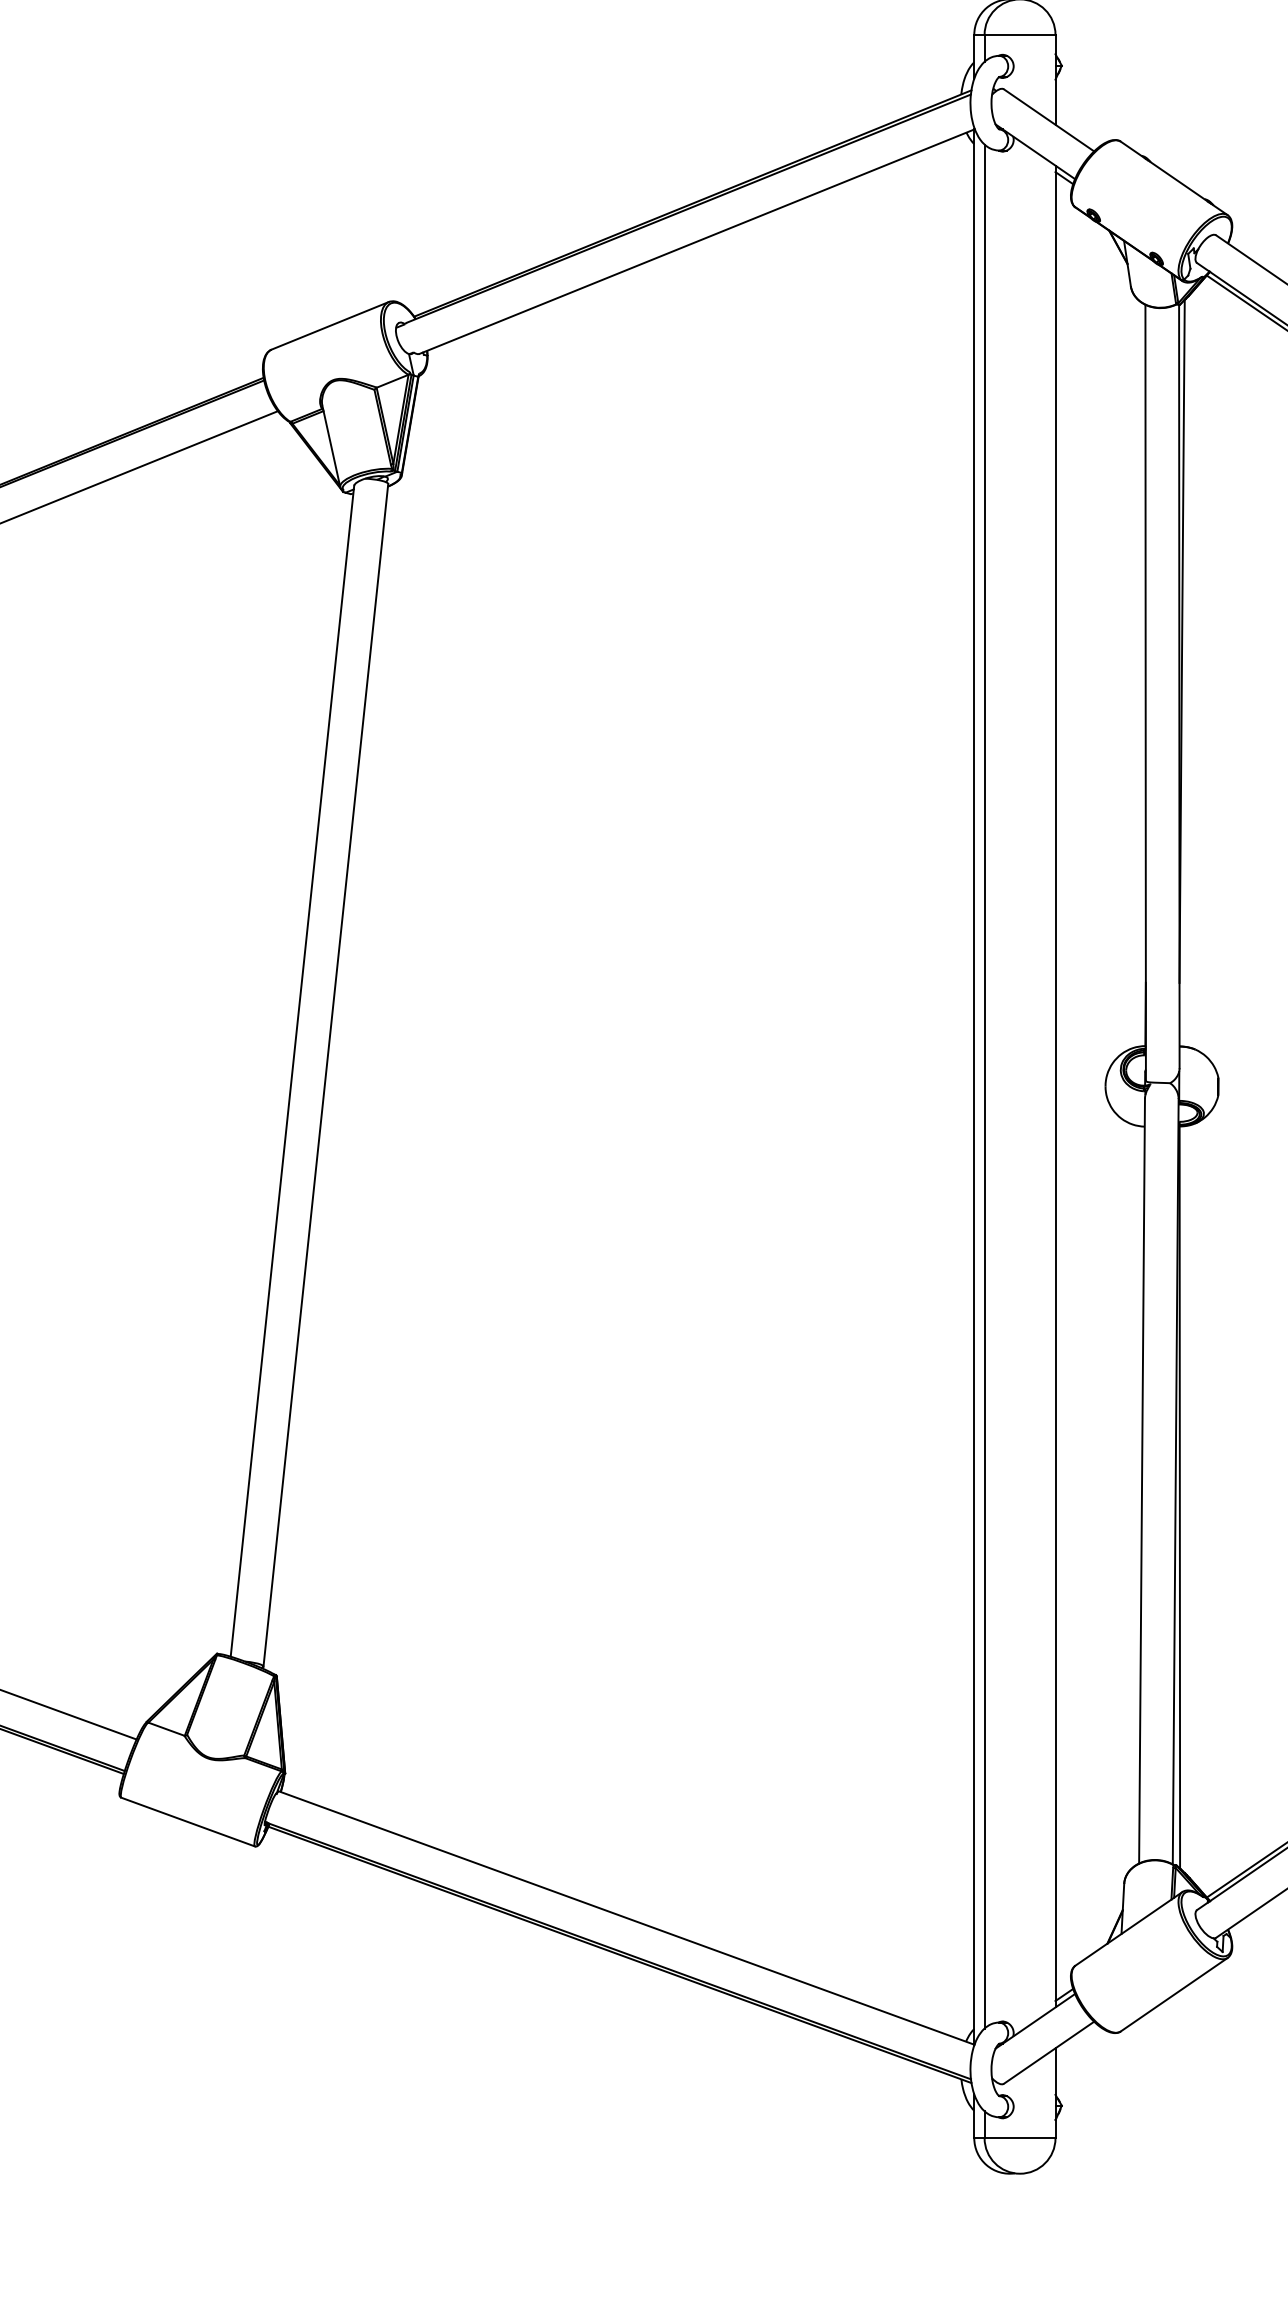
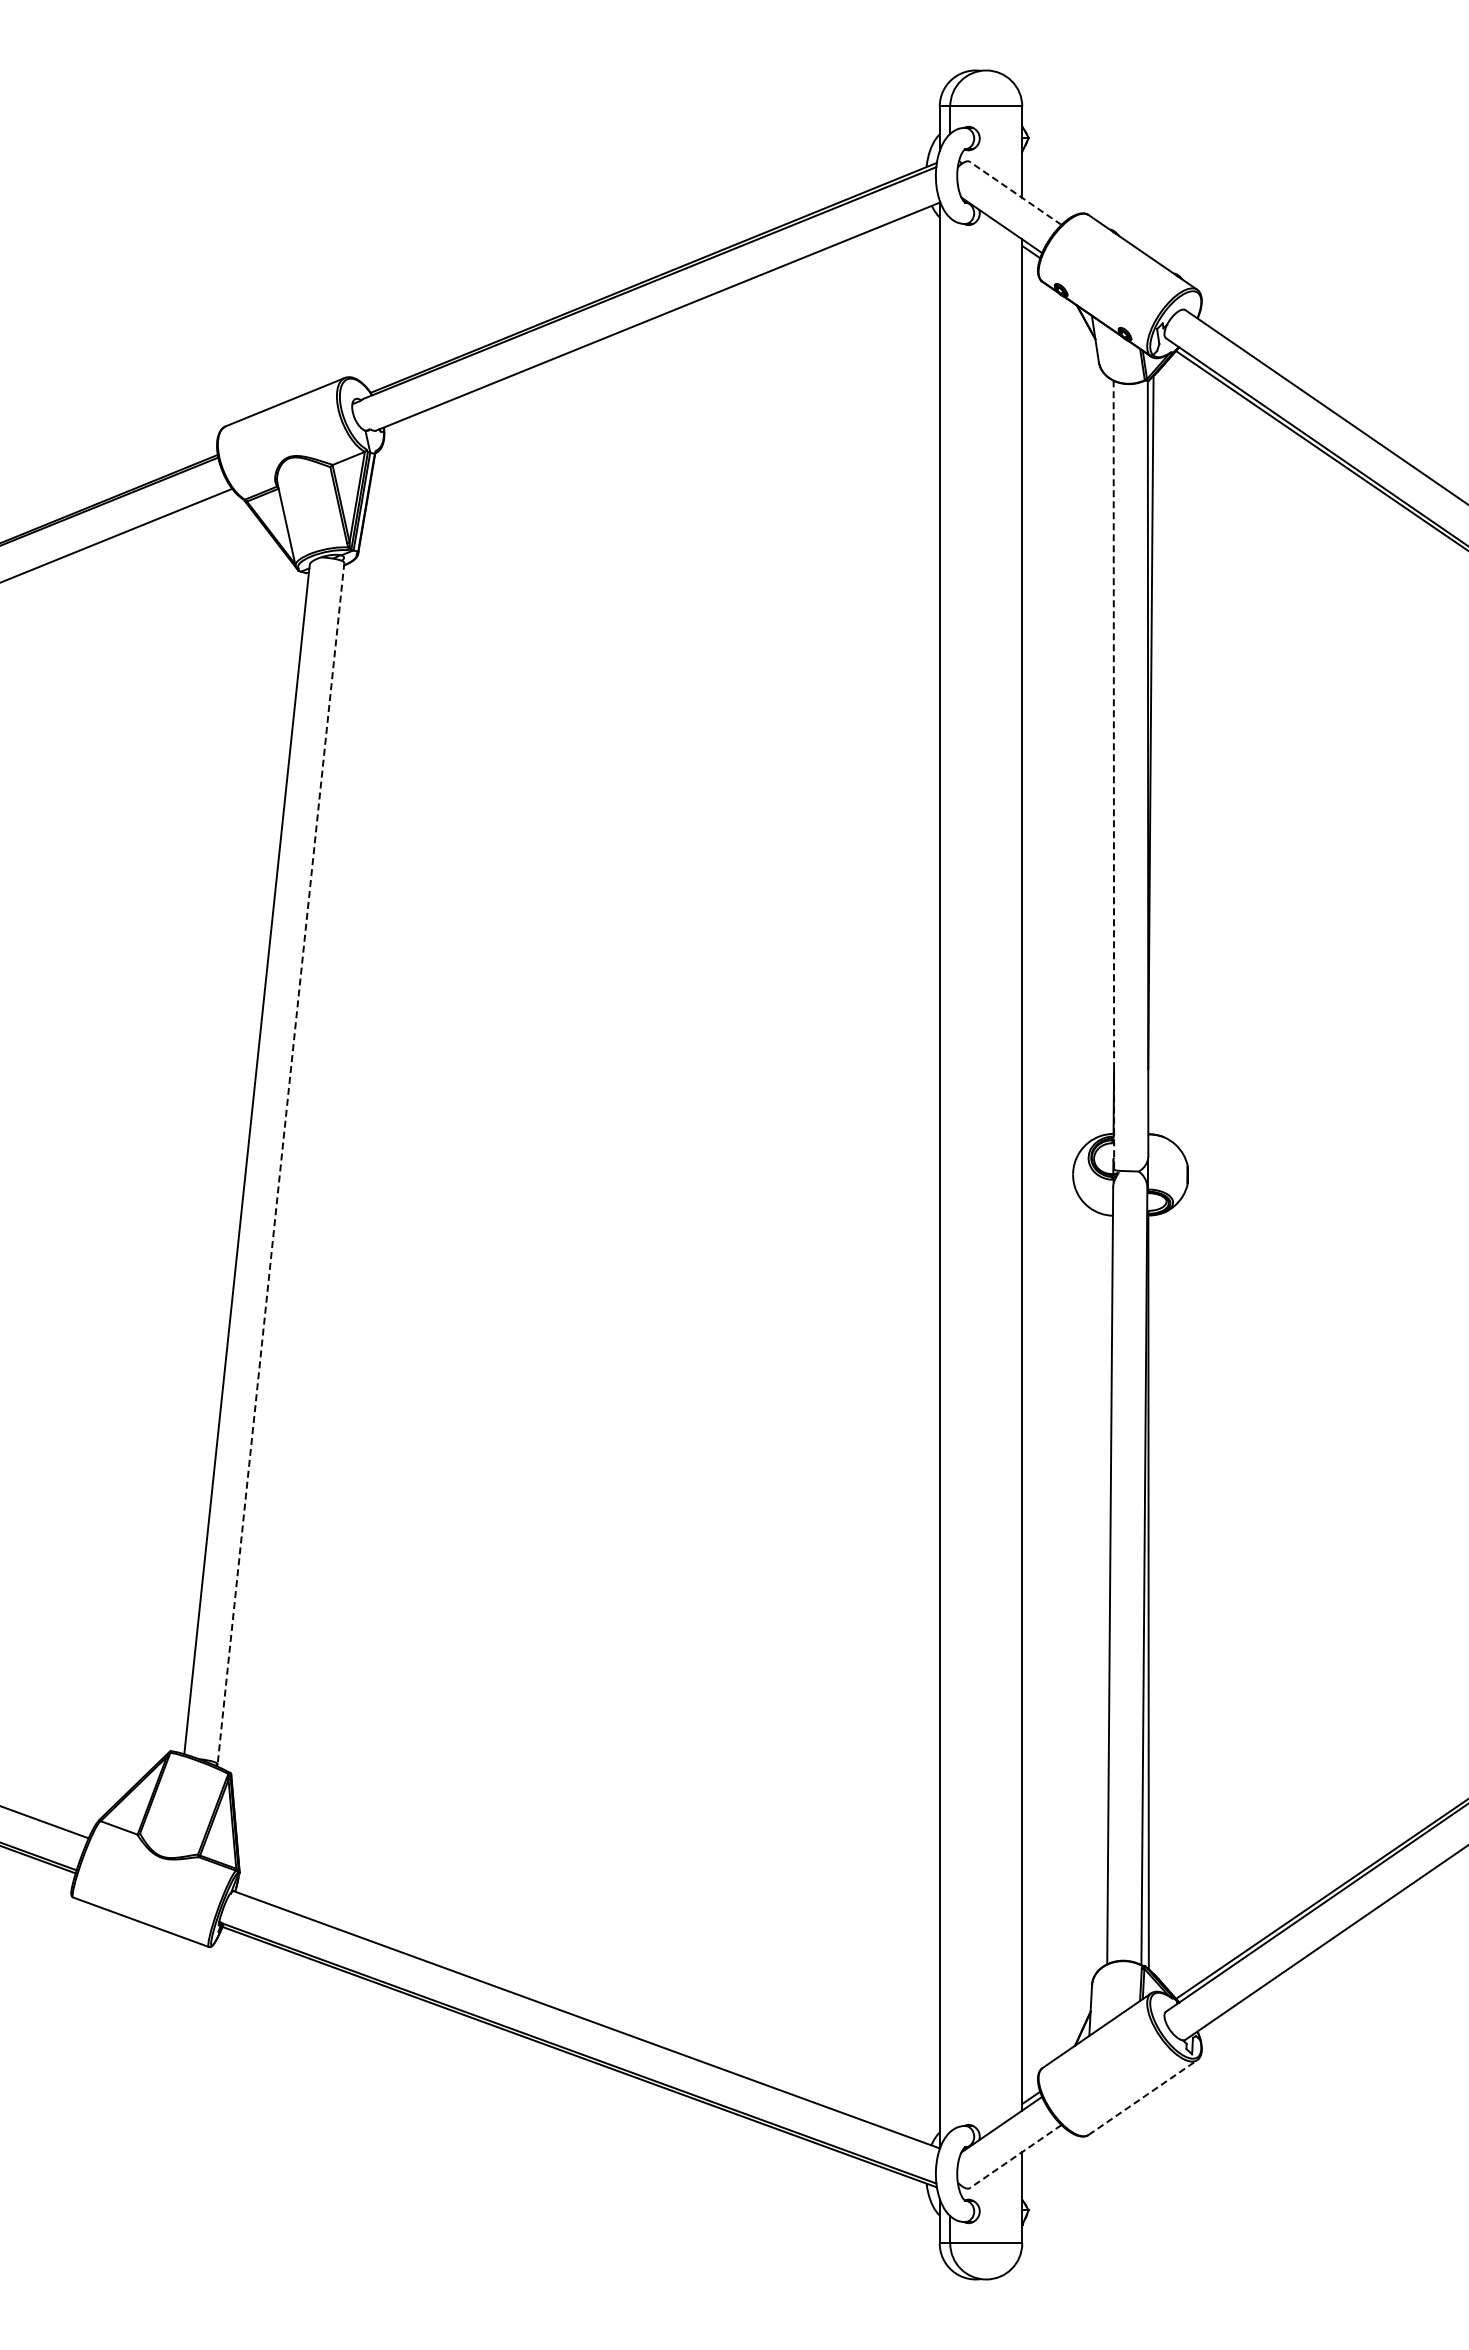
line: (1048, 120) -> (1015, 193), solid -> dashed
line: (1145, 692) -> (1113, 774), solid -> dashed
line: (325, 1076) -> (280, 1164), solid -> dashed
line: (984, 1086) -> (950, 1174), removed
line: (1173, 1994) -> (1142, 2097), solid -> dashed
line: (1048, 2052) -> (1015, 2156), solid -> dashed

